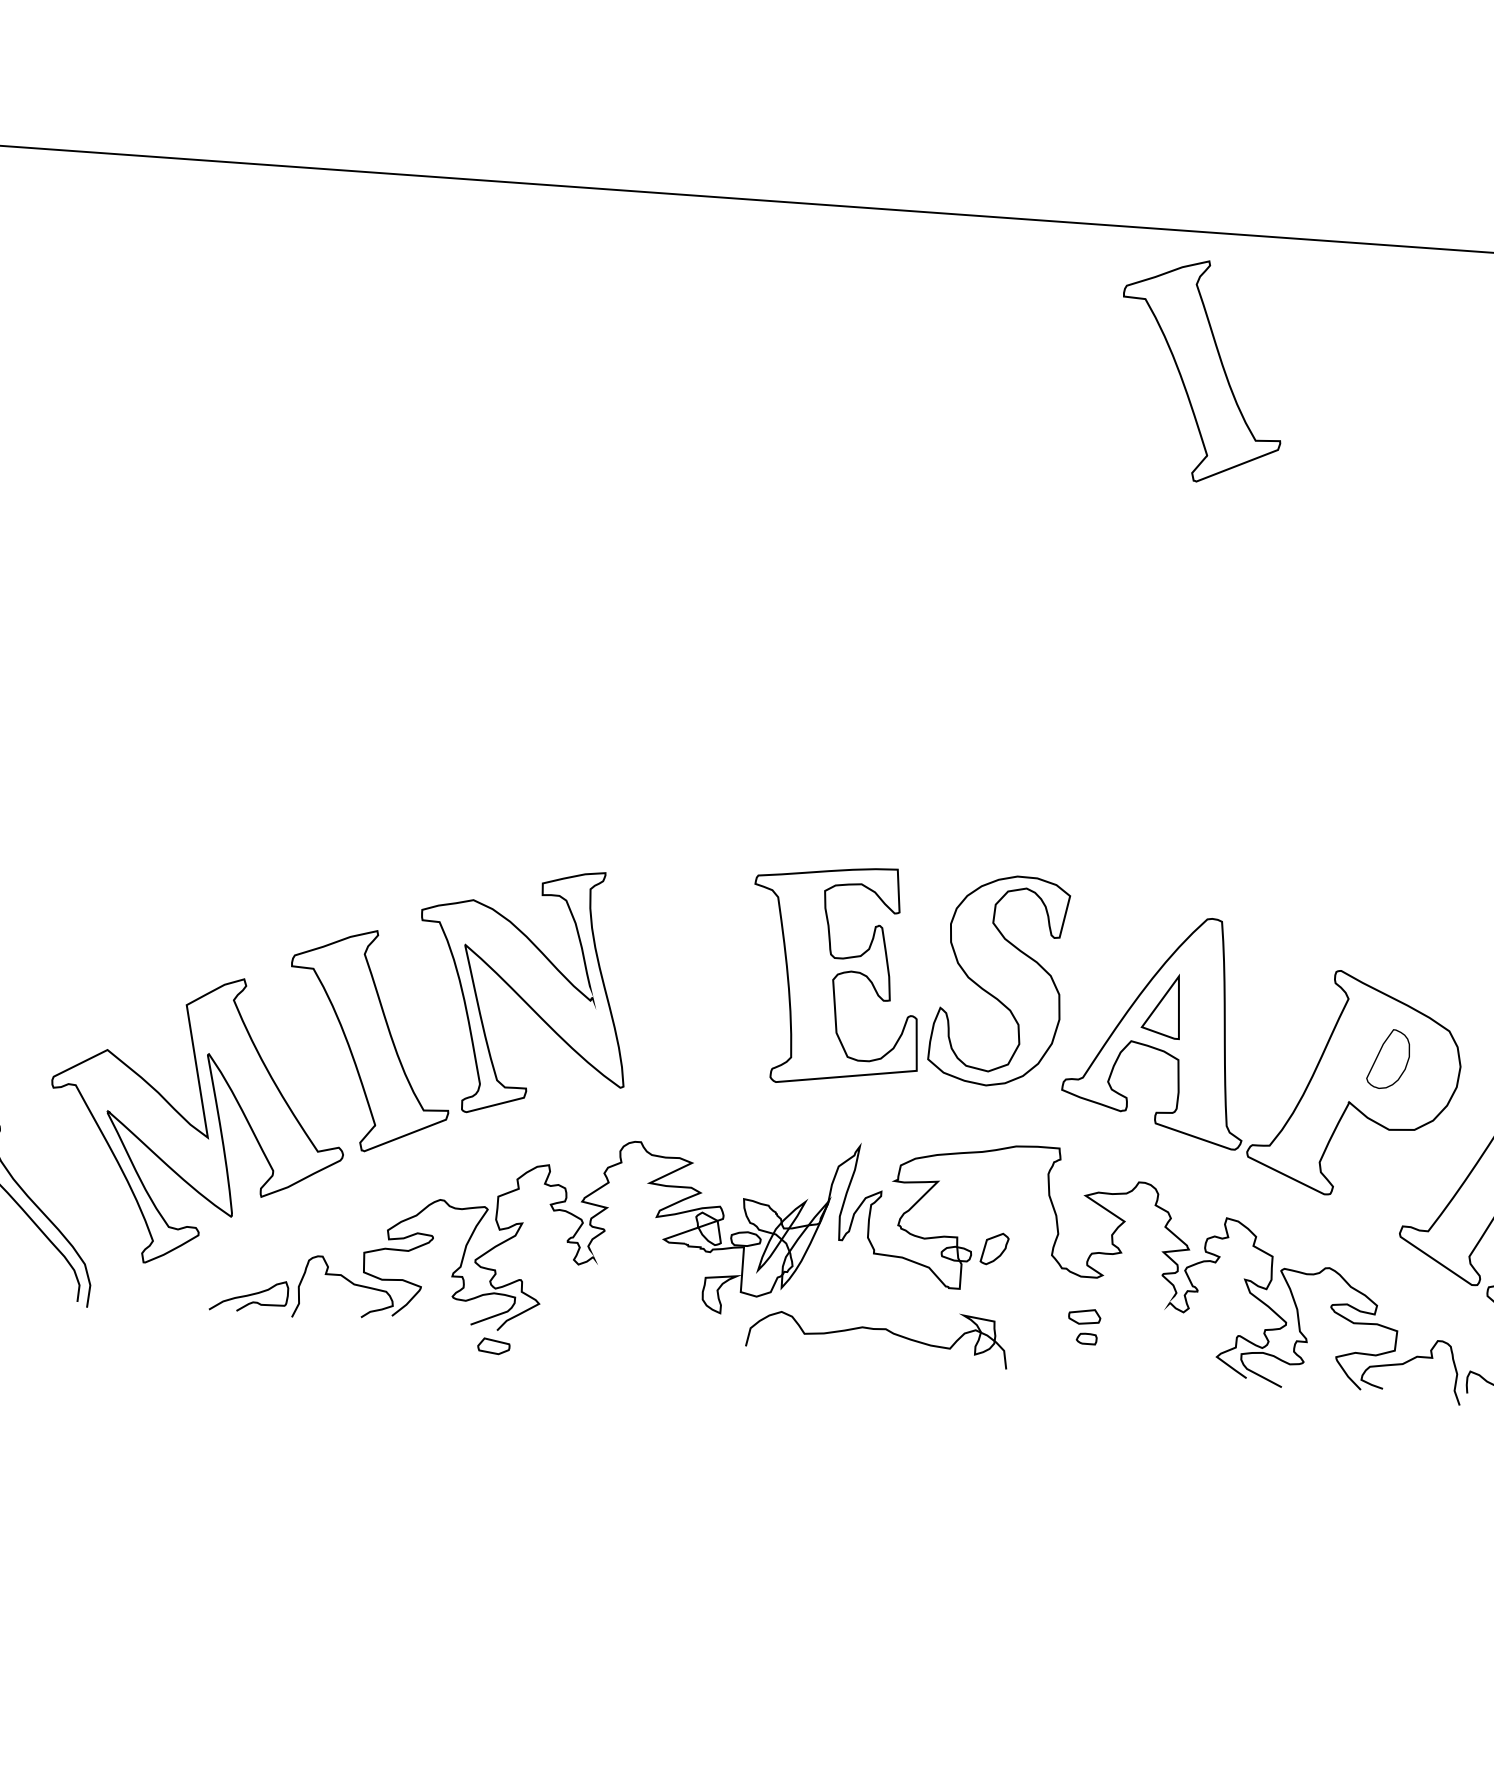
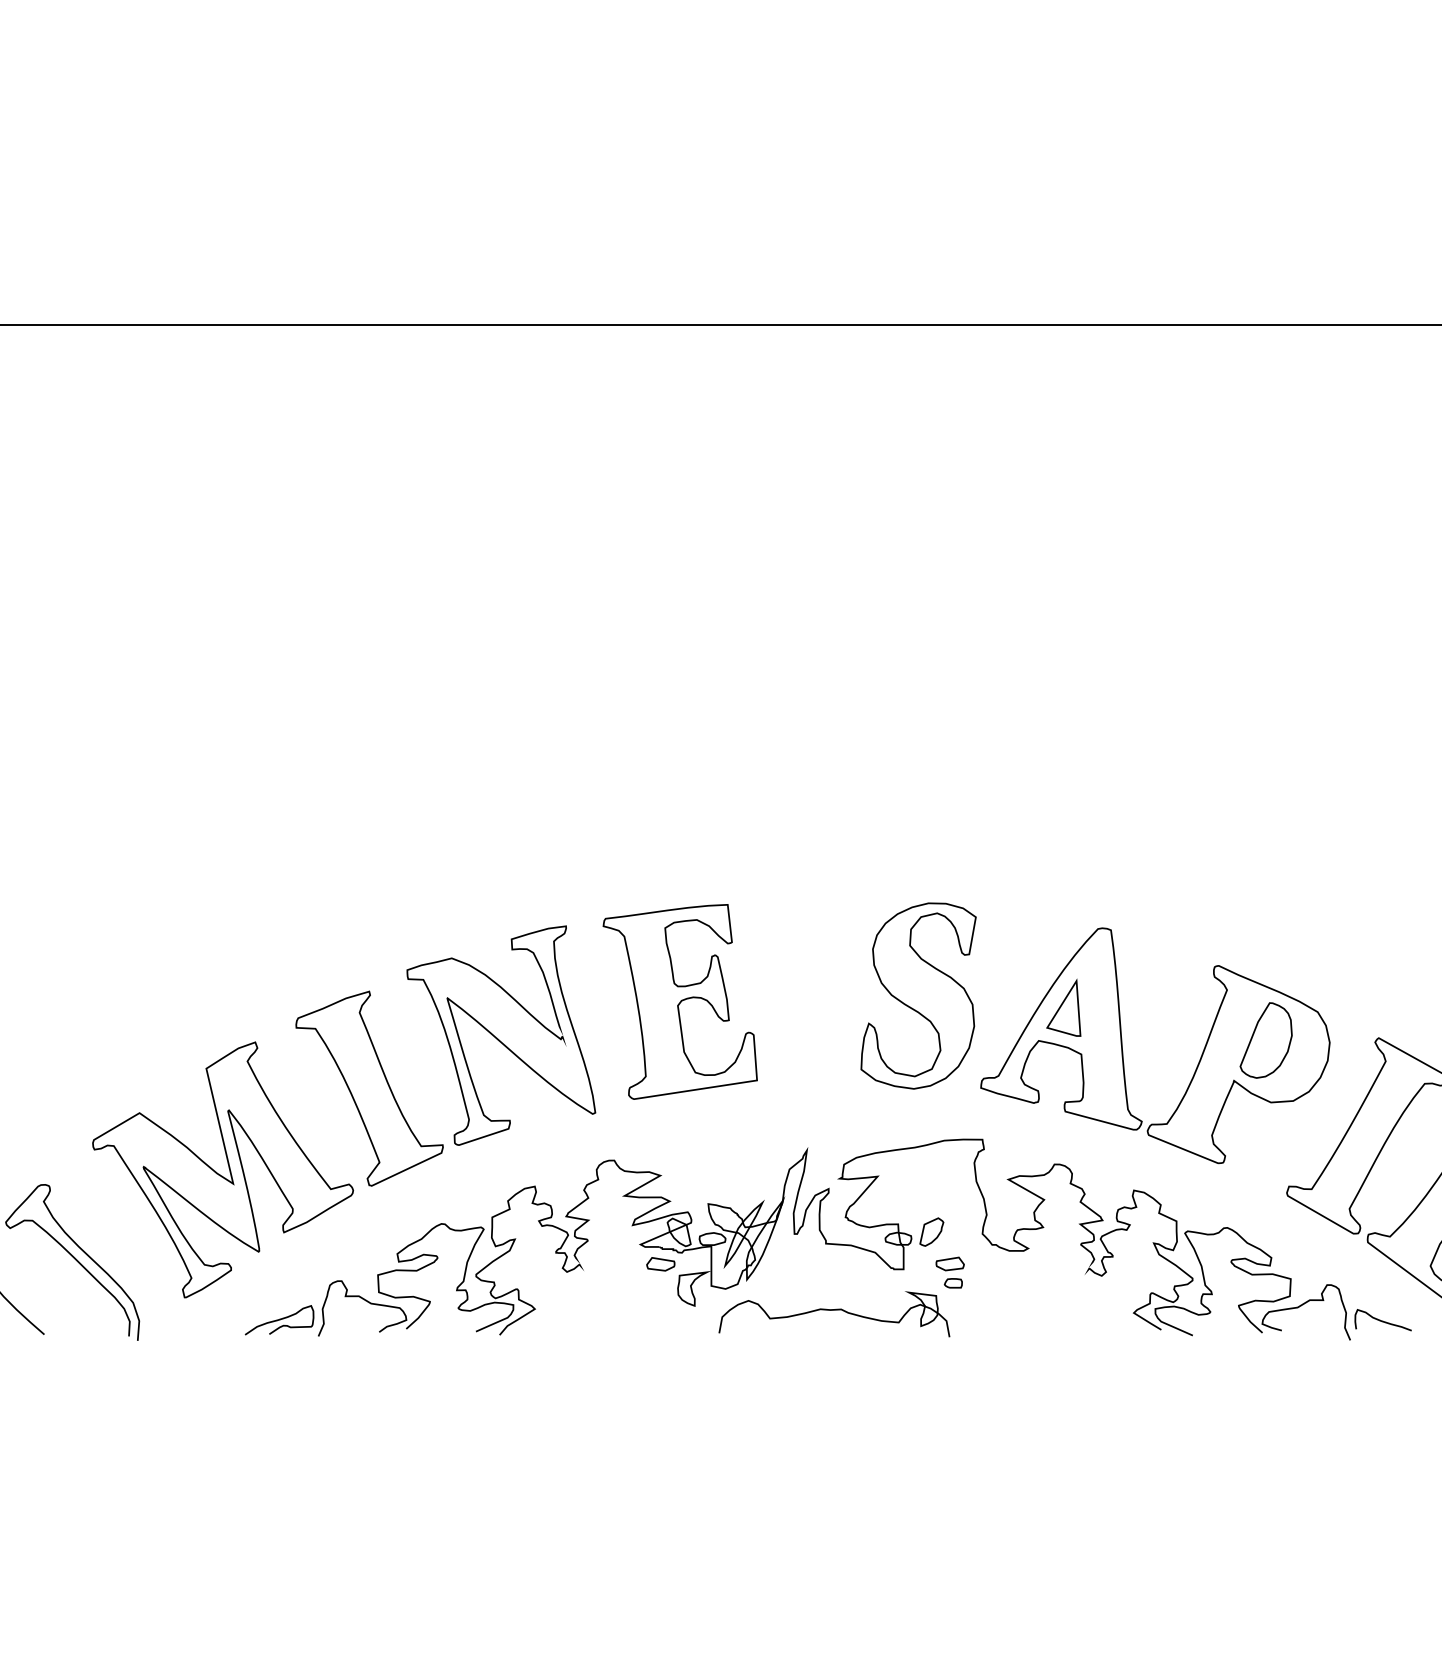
part: (1201, 371) -> (1058, 447), removed
part: (835, 975) -> (679, 1001), moved
part: (1387, 1059) -> (1265, 1040), size x1.43
part: (1083, 1326) -> (949, 1272), moved
part: (493, 1346) -> (660, 1264), moved

